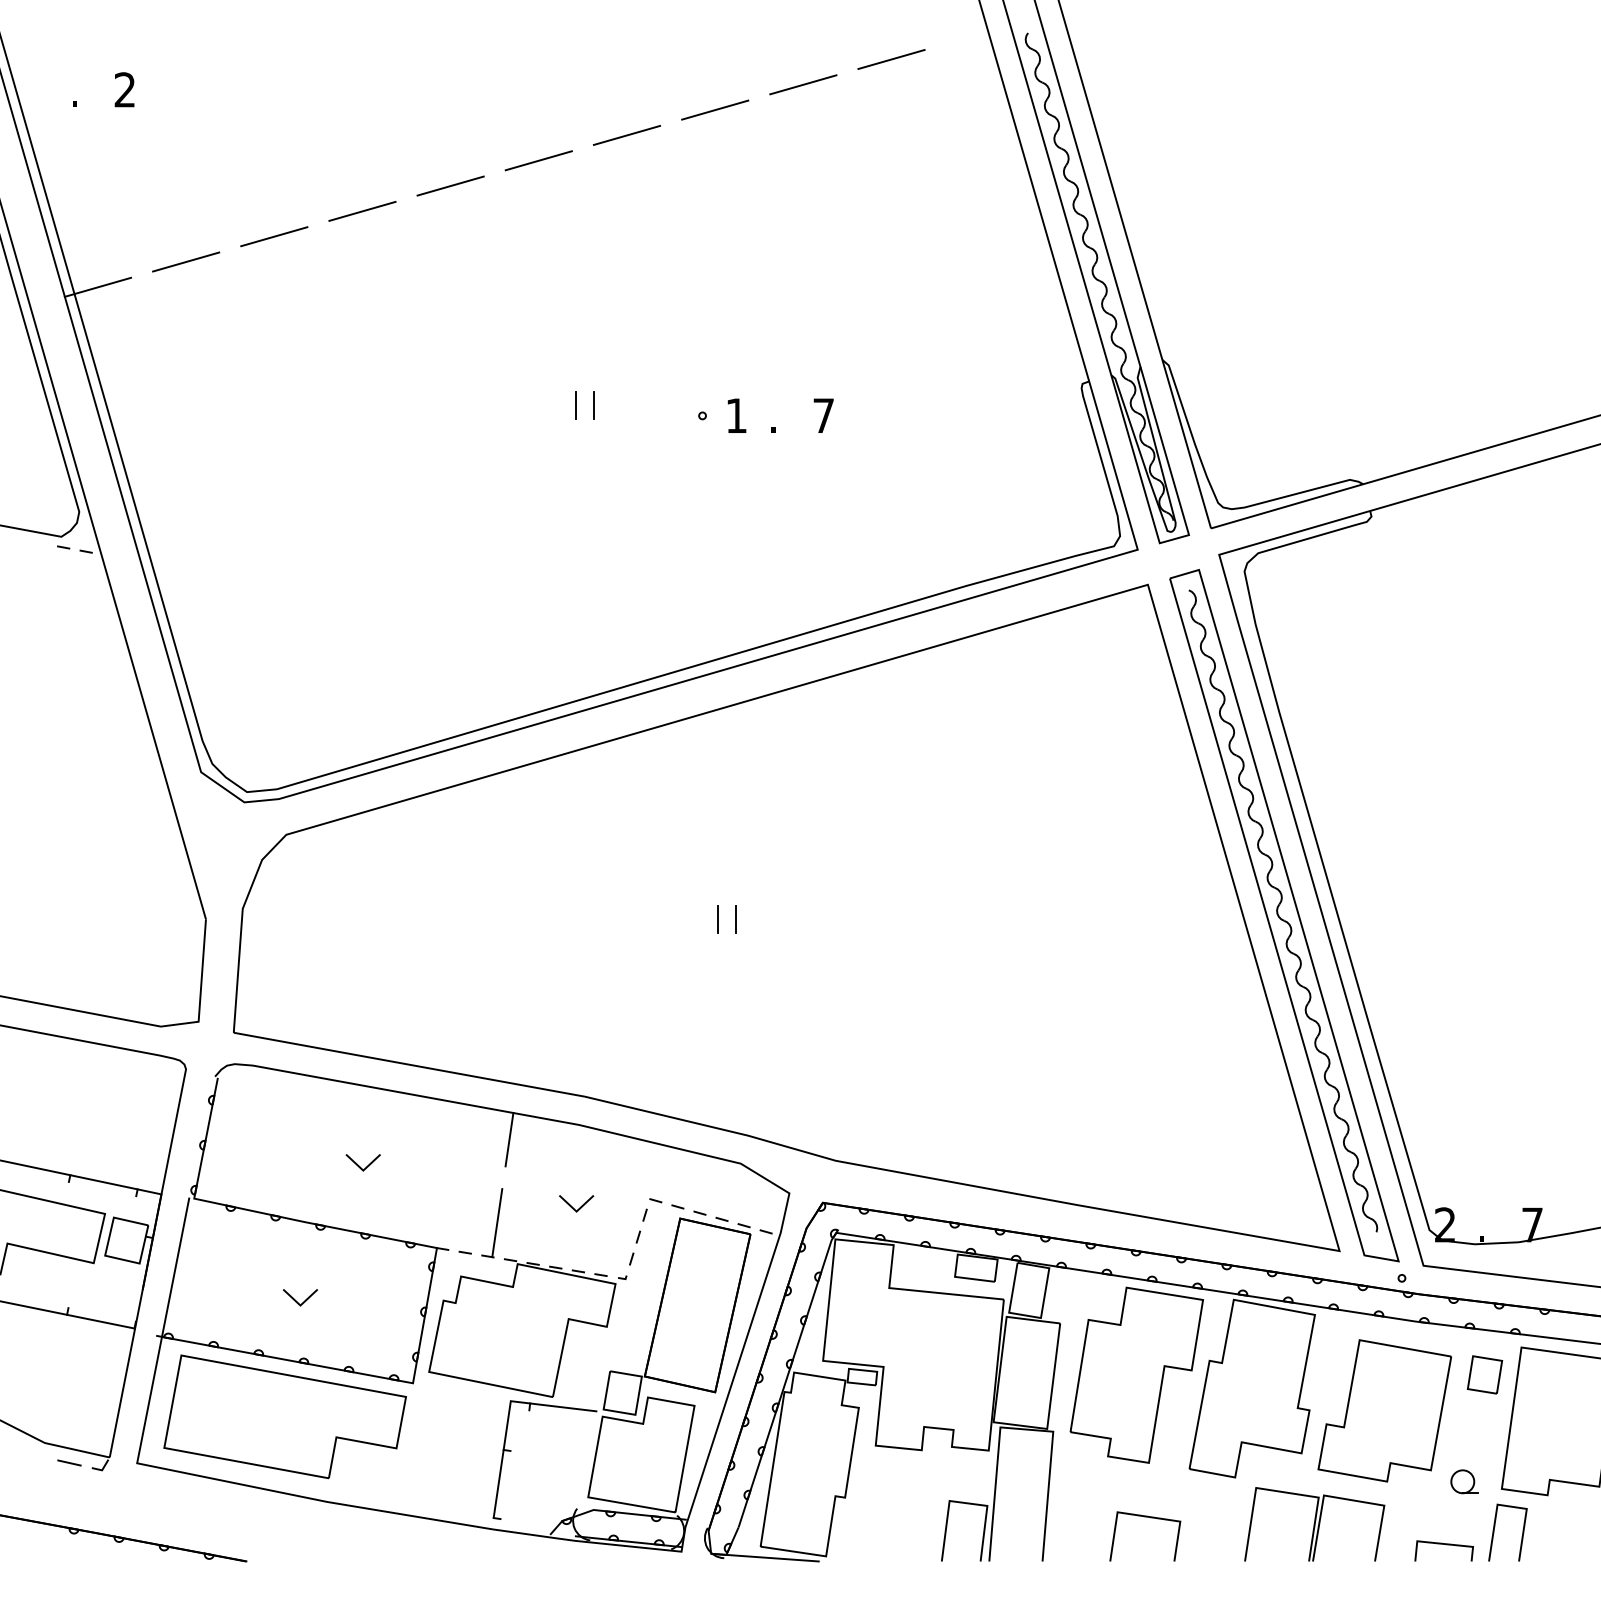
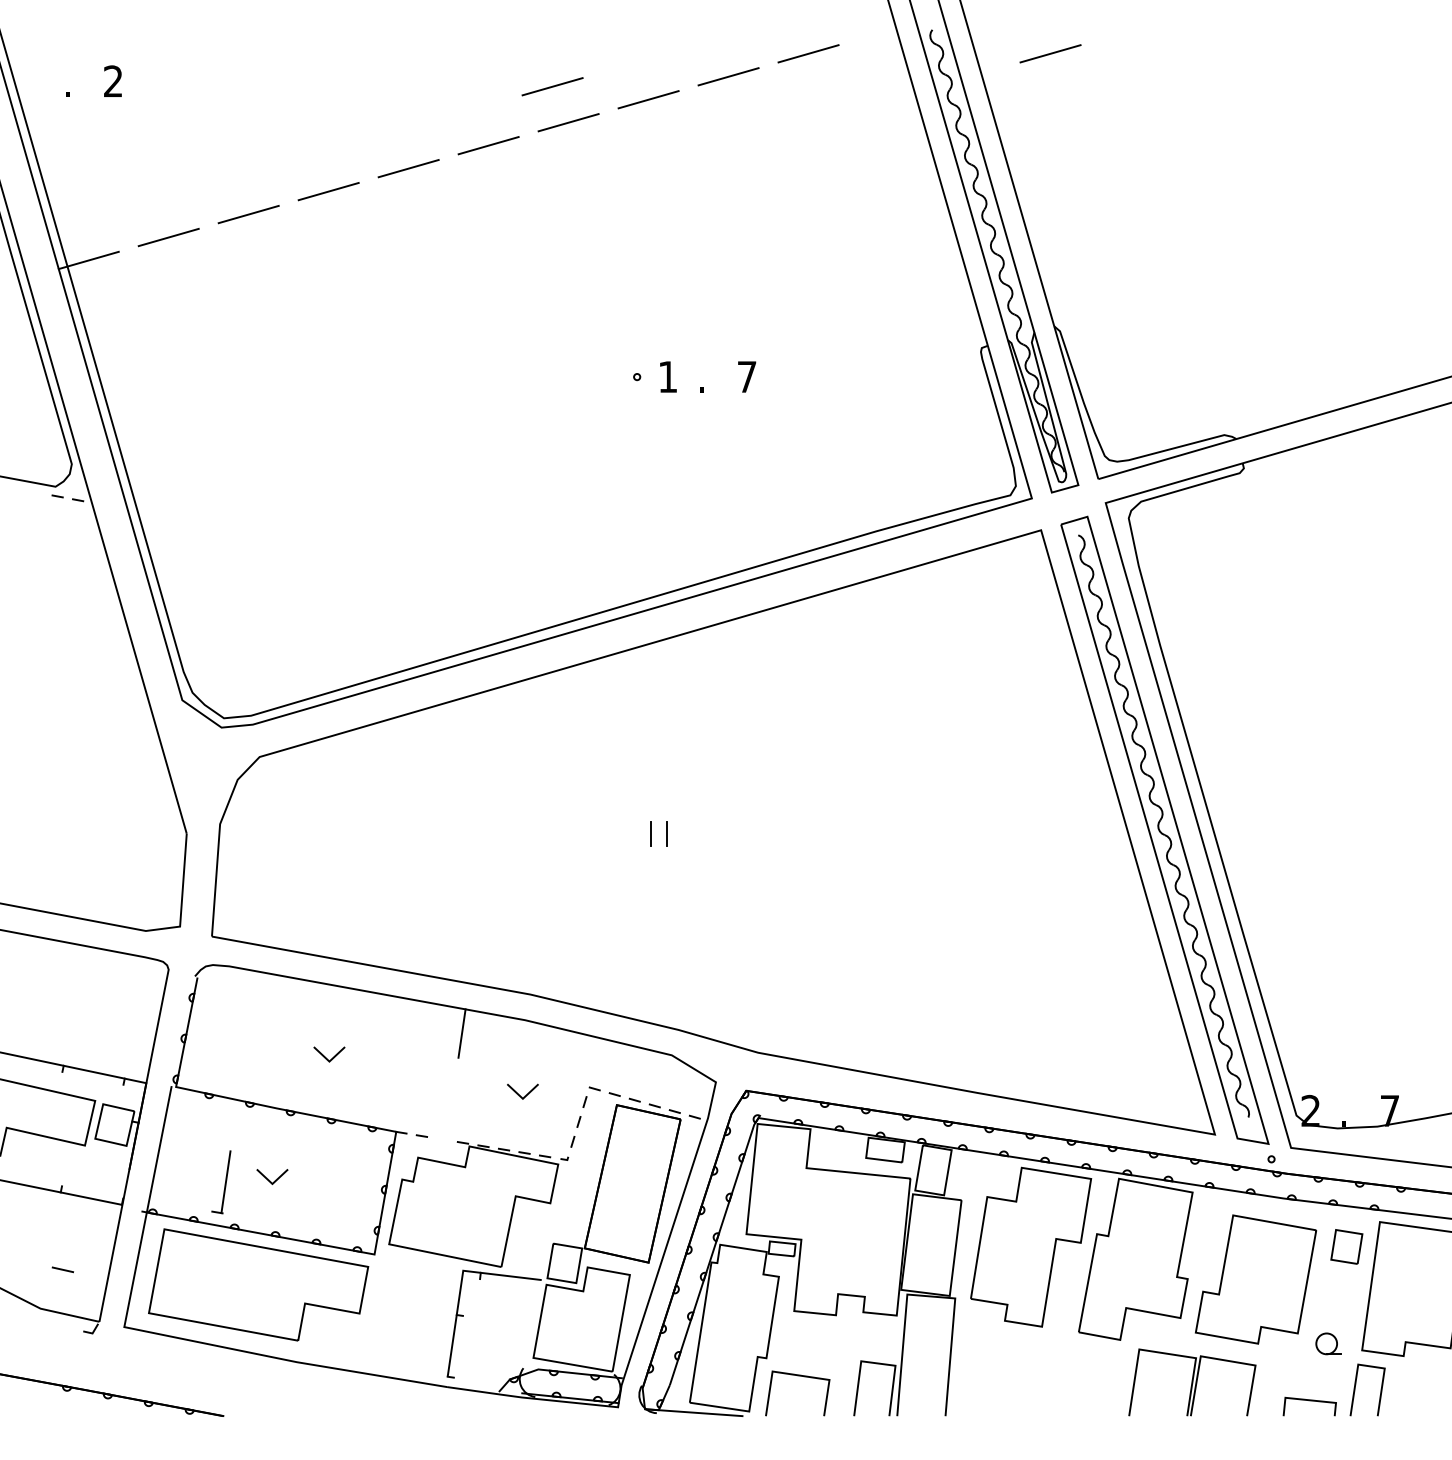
line: (1158, 59) -> (1050, 53), added
line: (609, 95) -> (552, 86), added
line: (575, 405) -> (521, 367), removed
line: (593, 405) -> (538, 367), removed
part: (492, 1223) -> (221, 1182), moved
line: (68, 1462) -> (62, 1269), moved
line: (1145, 1517) -> (797, 1376), moved

